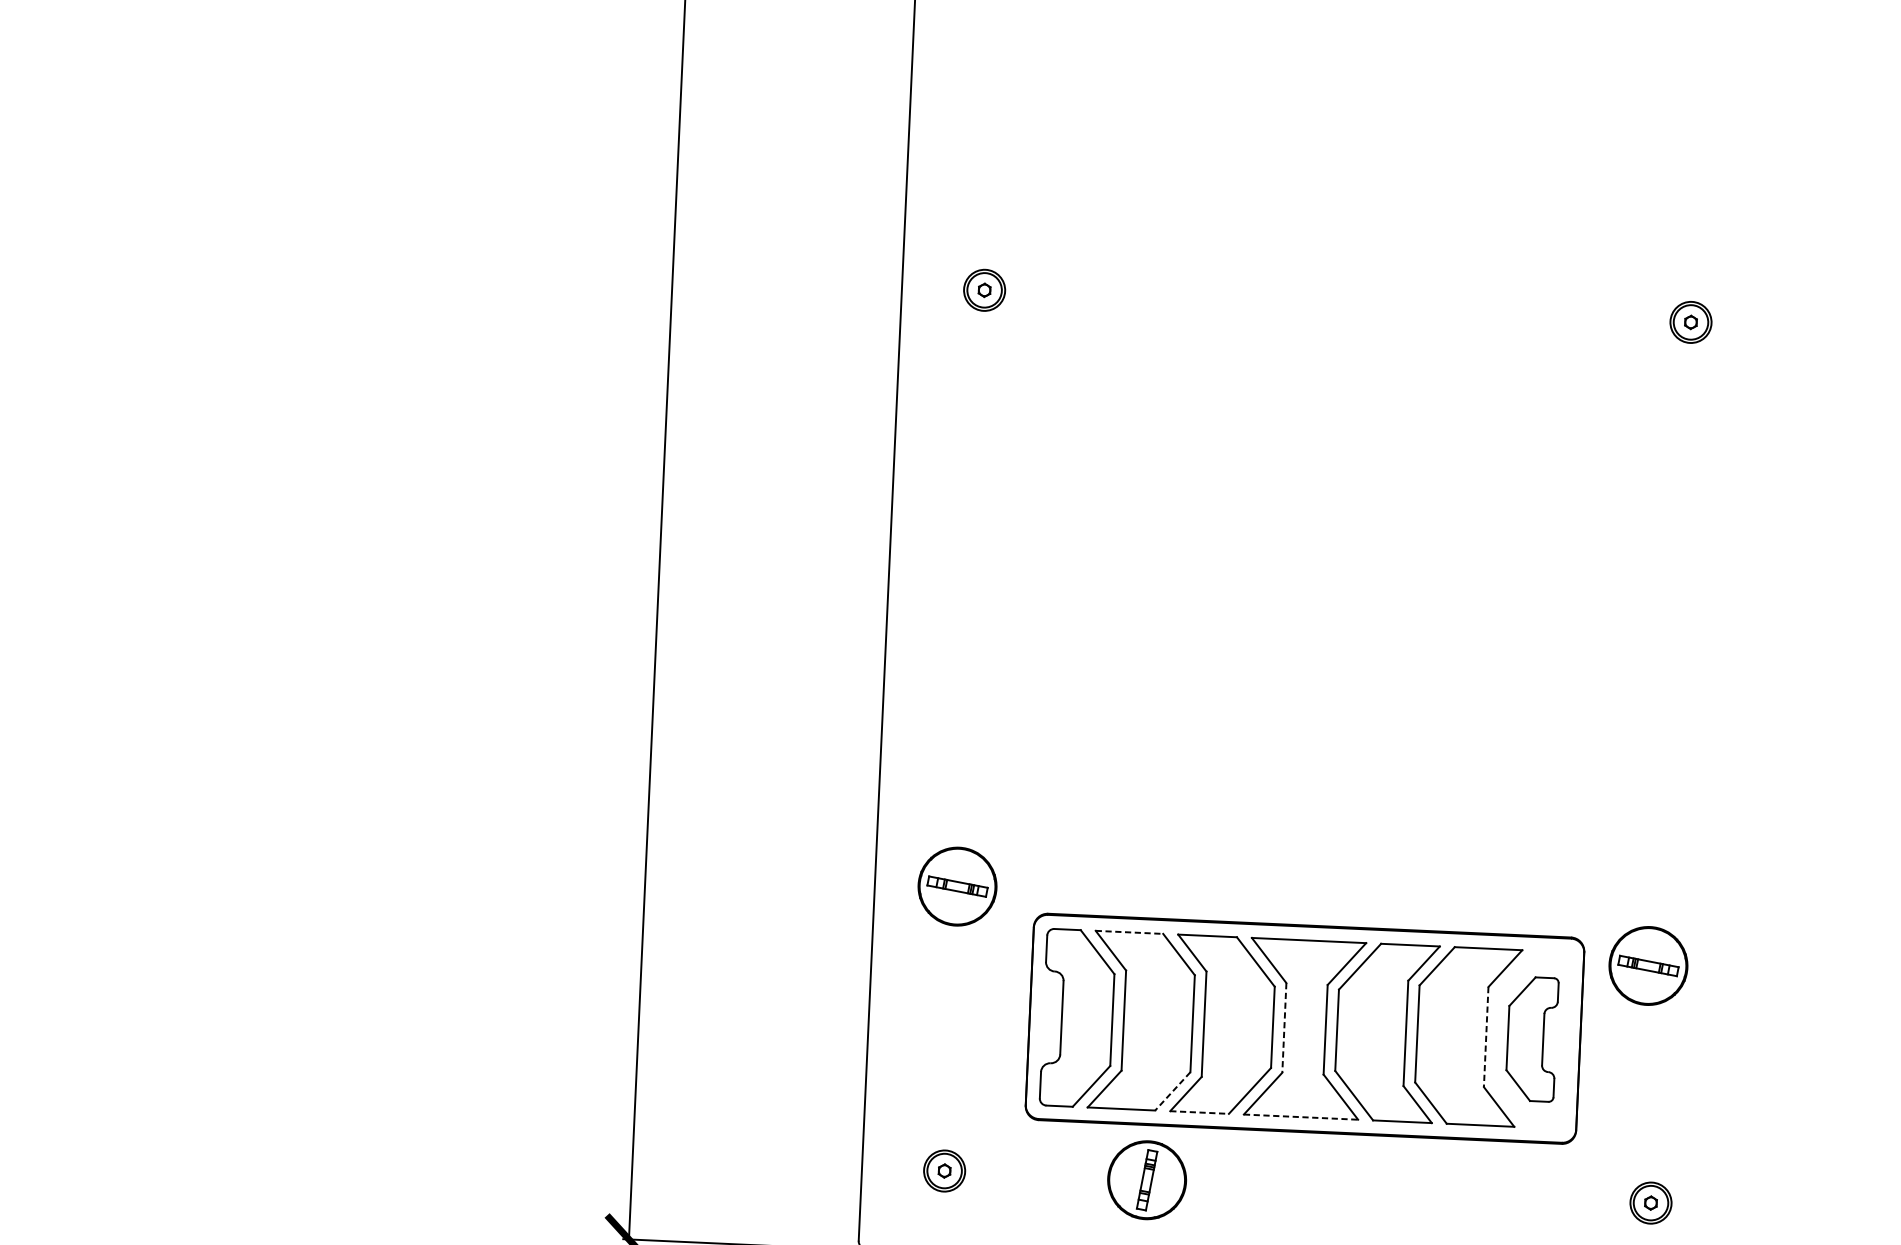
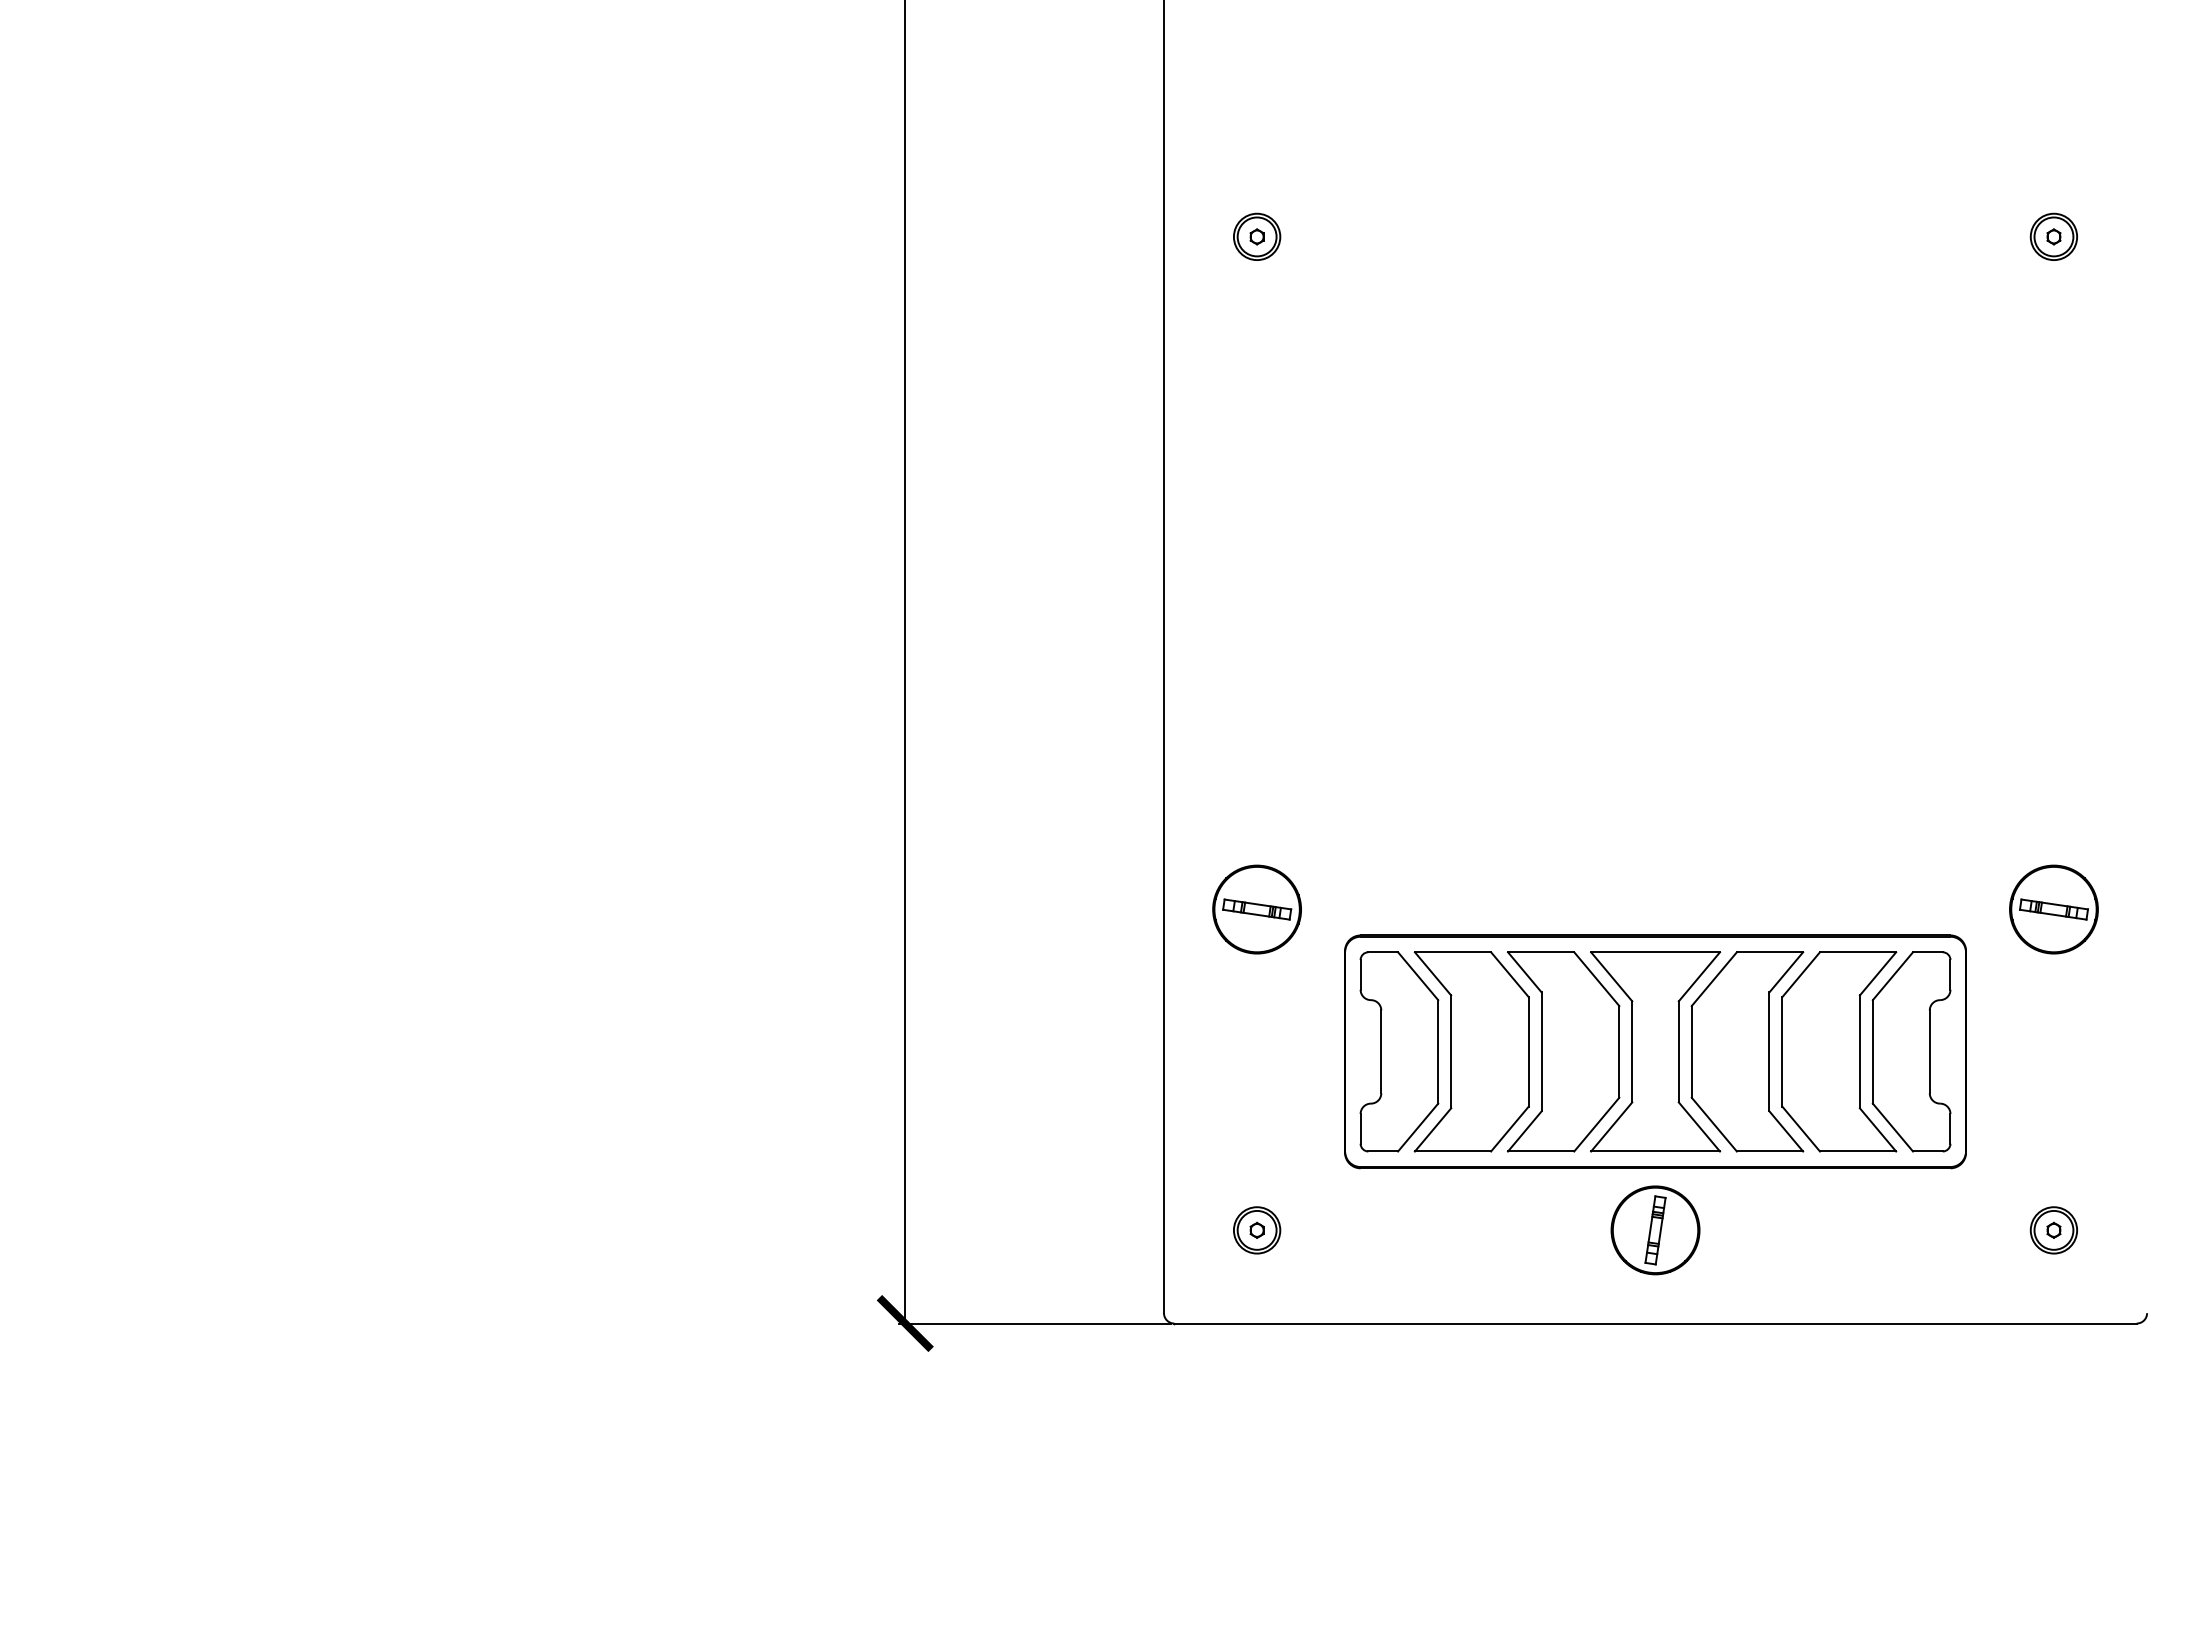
line: (1129, 932) -> (1453, 952), dashed -> solid
part: (1648, 965) -> (2053, 909), moved
line: (1284, 1027) -> (1632, 1051), dashed -> solid
line: (1485, 1037) -> (1859, 1052), dashed -> solid
part: (1531, 1038) -> (1911, 1051), size x1.43
line: (1172, 1091) -> (1509, 1129), dashed -> solid
line: (1199, 1112) -> (1541, 1151), dashed -> solid
line: (1301, 1117) -> (1656, 1151), dashed -> solid
part: (1147, 1180) -> (1655, 1230), moved

